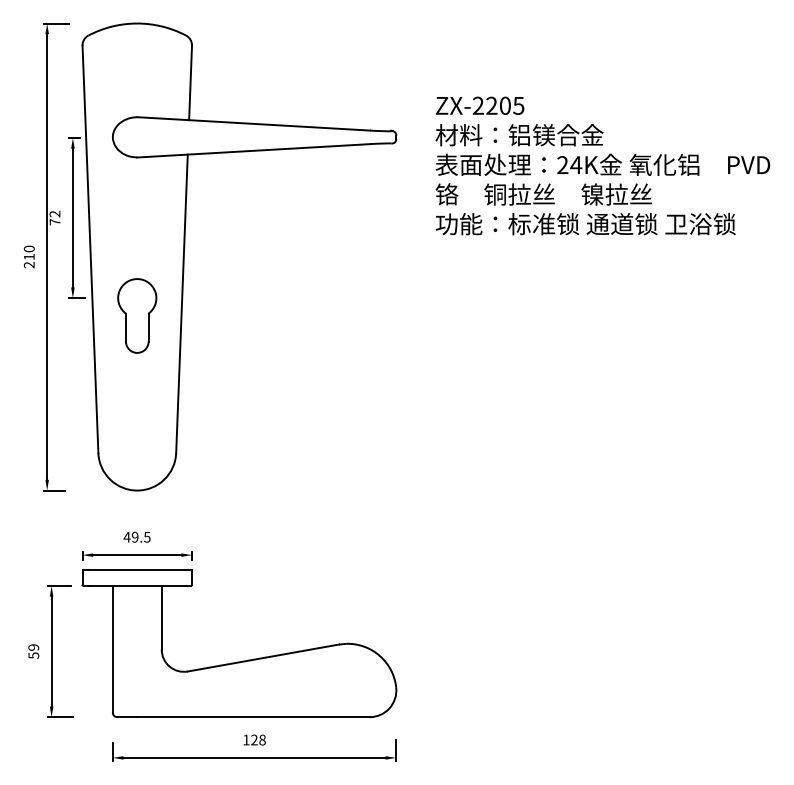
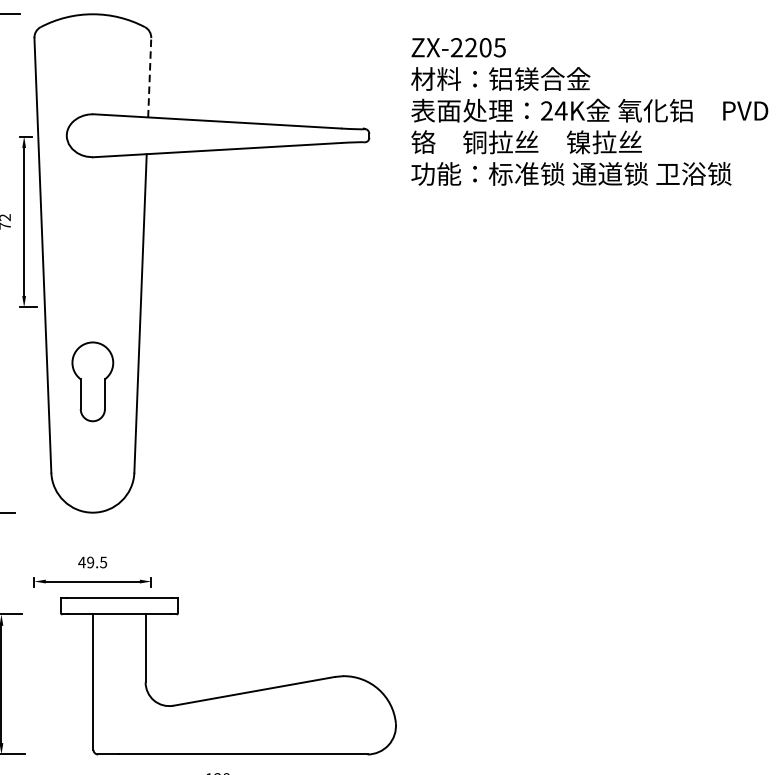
line: (190, 82) -> (149, 77), solid -> dashed
text: (602, 165) -> (589, 111), moved
part: (137, 315) -> (93, 381), moved
part: (242, 660) -> (231, 694), moved

